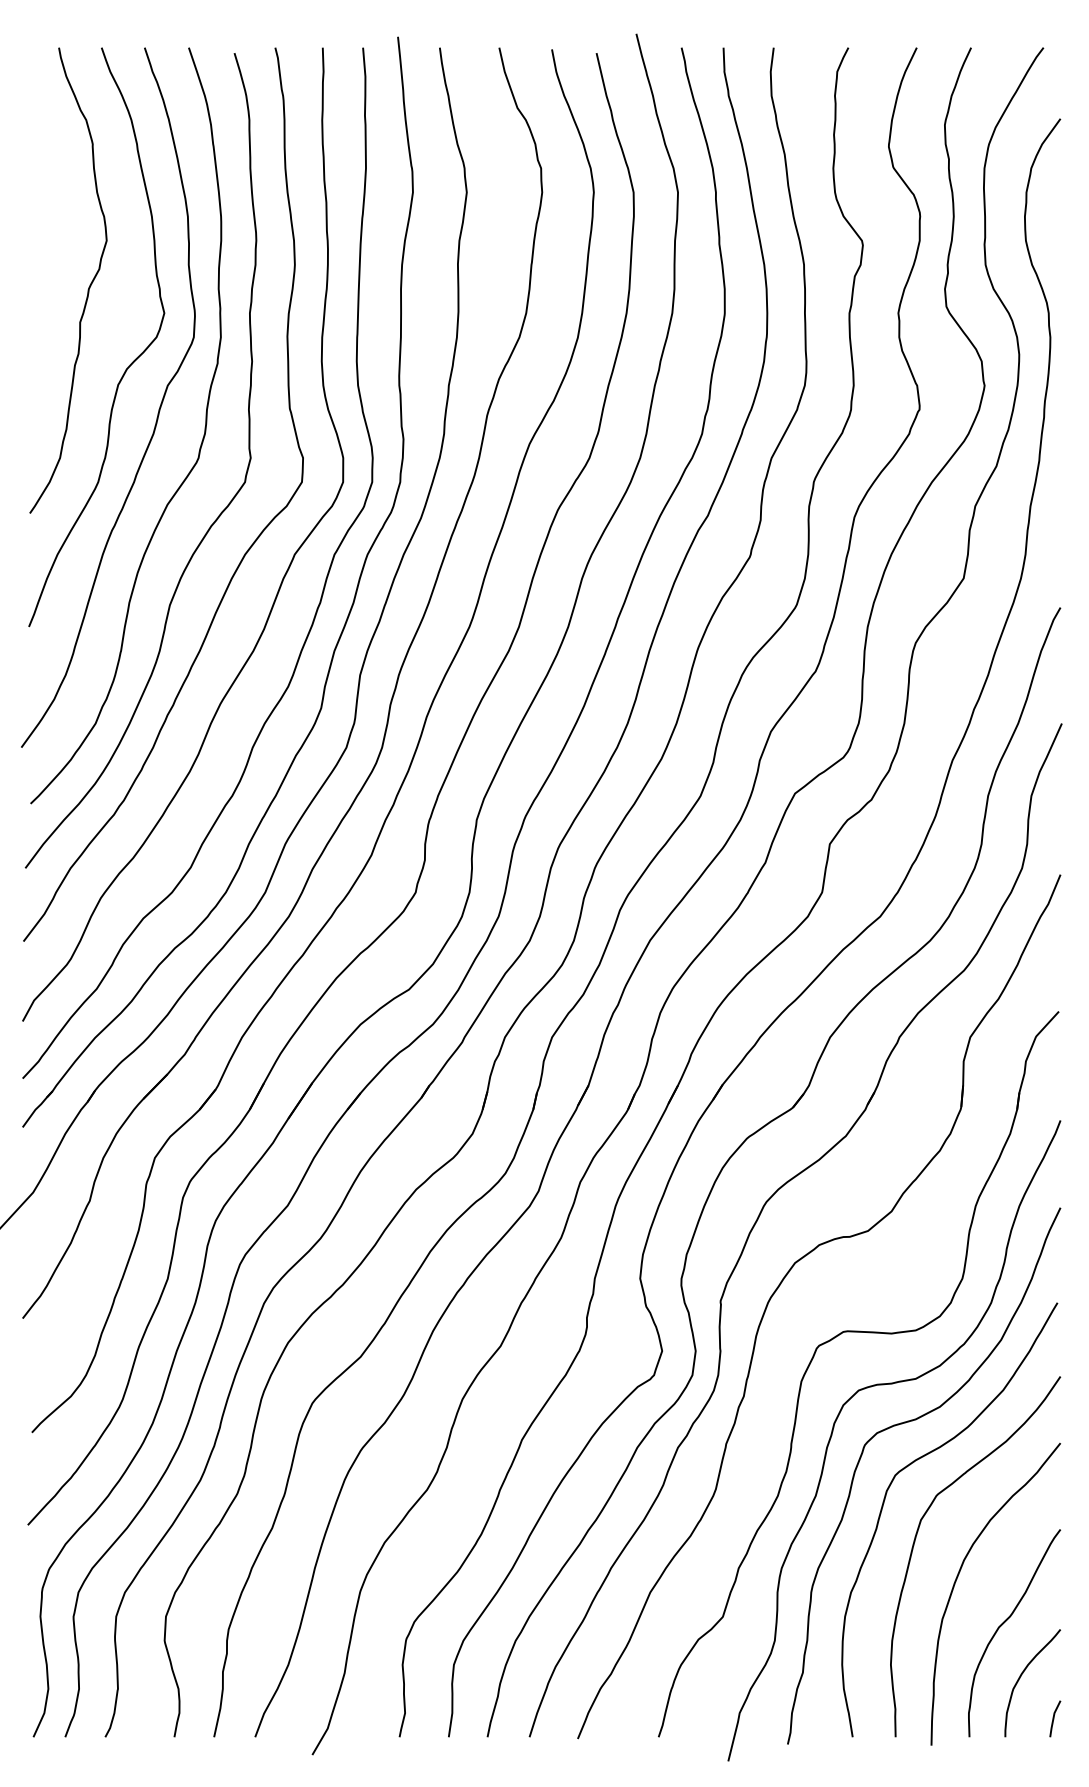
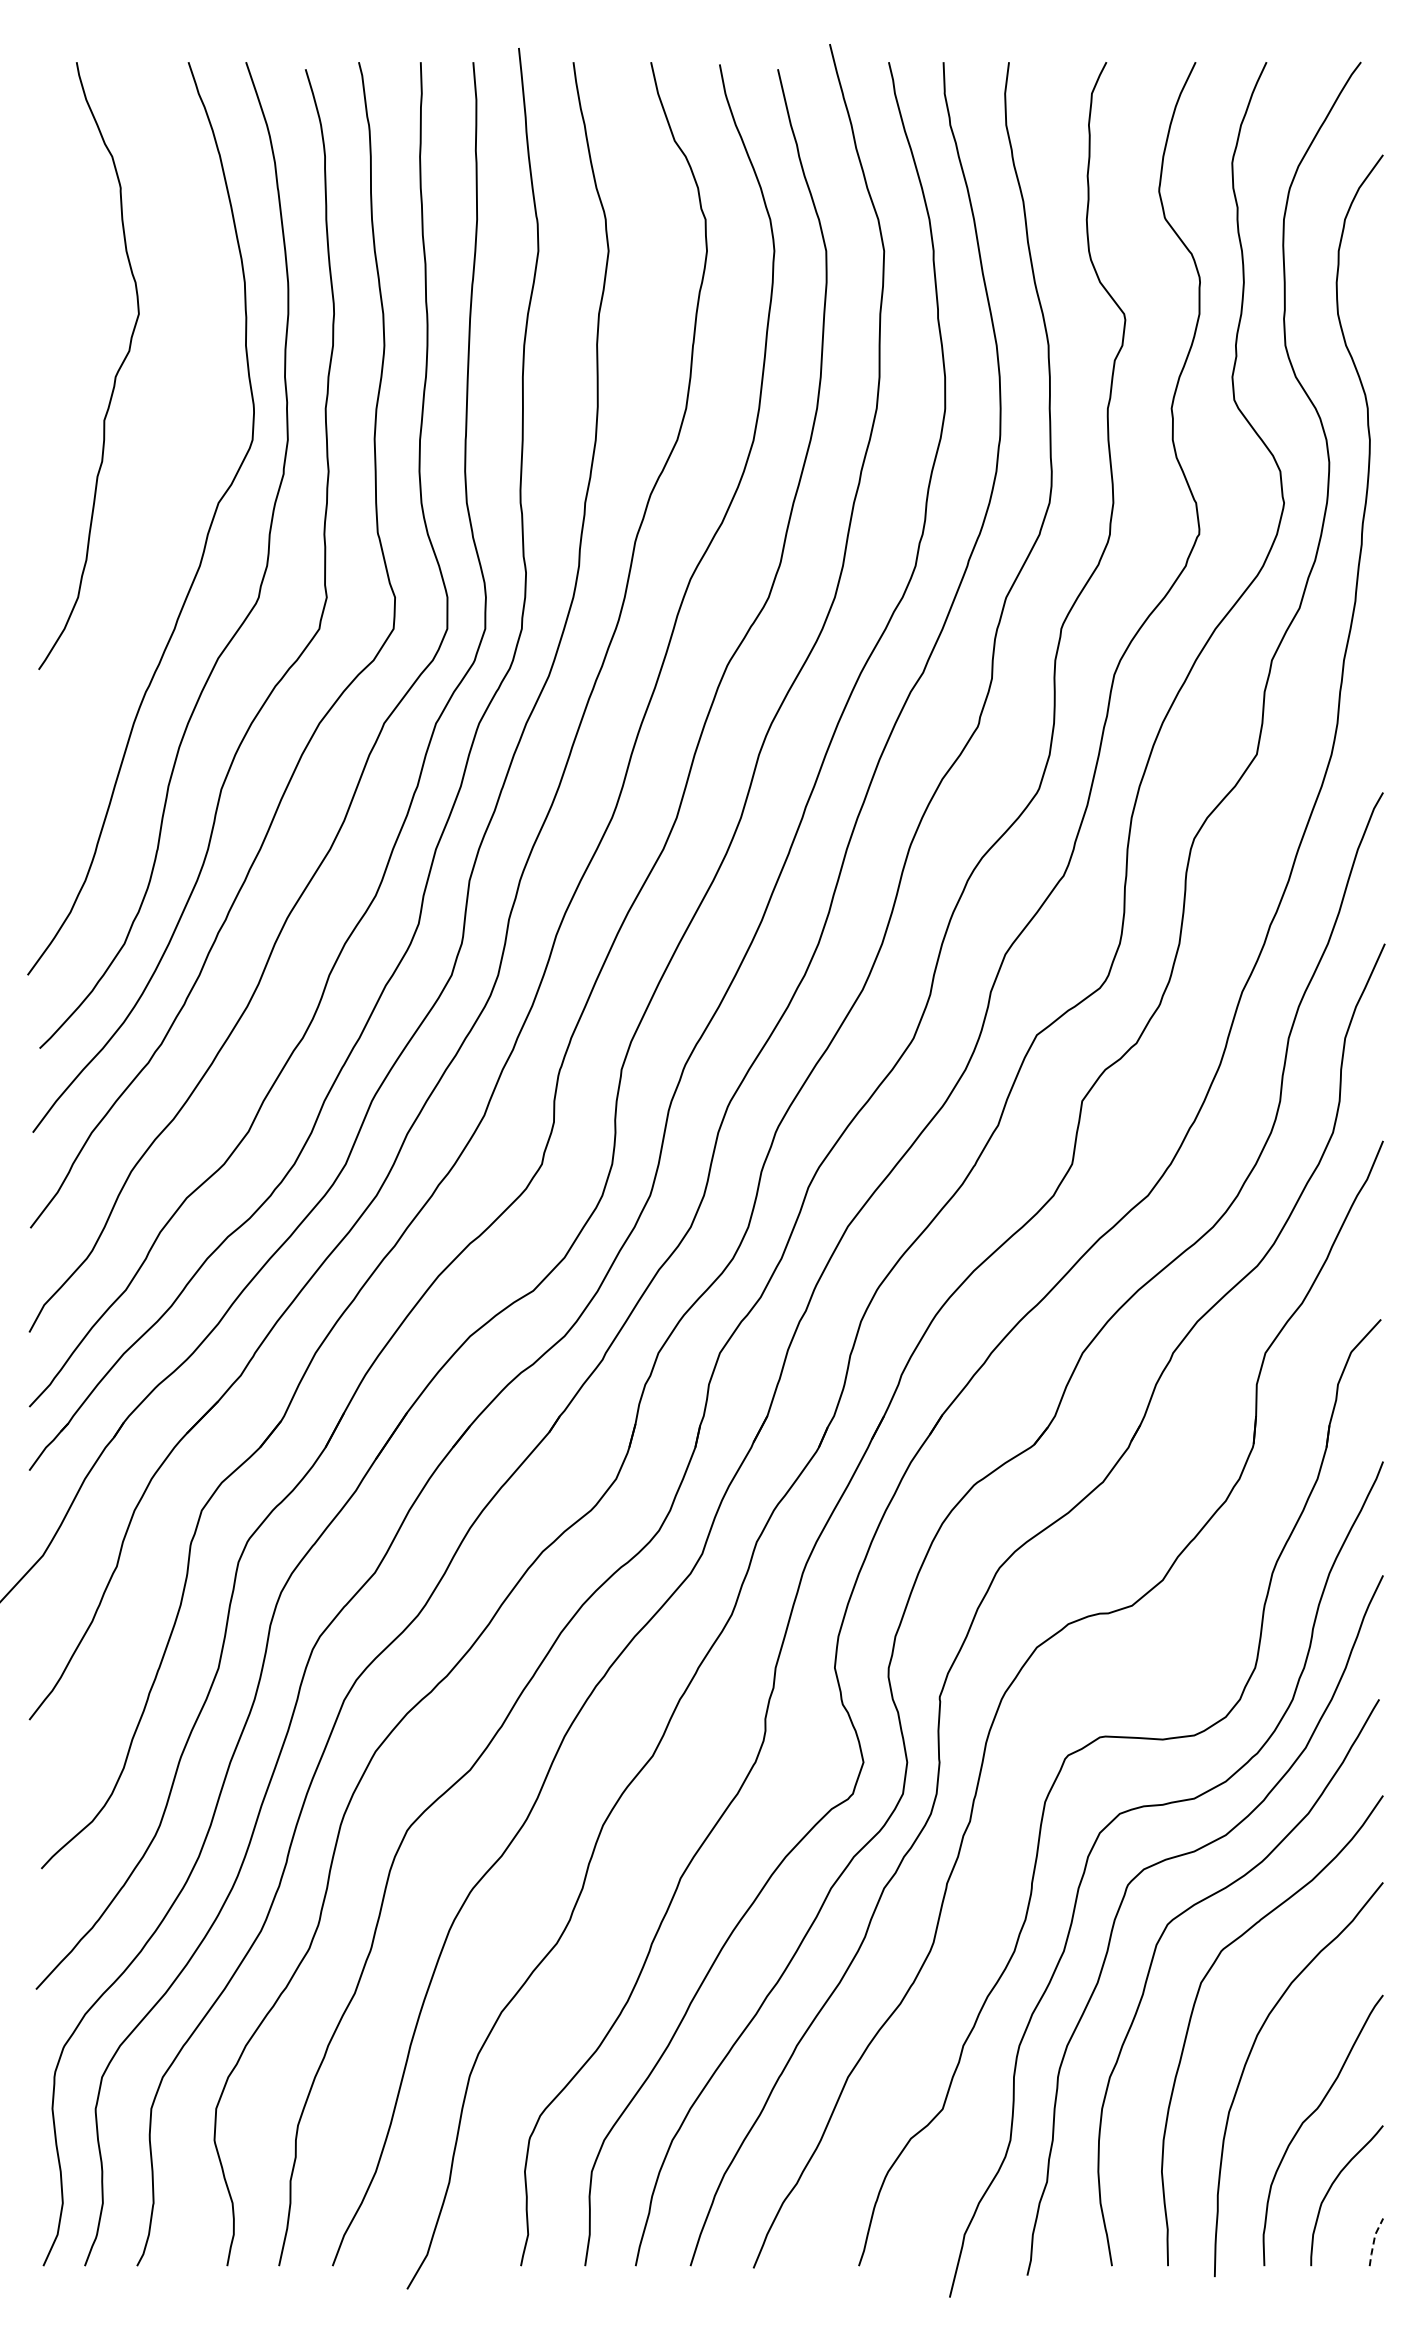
curve: (127, 367) -> (165, 479), removed
line: (1053, 1718) -> (1373, 2241), solid -> dashed

